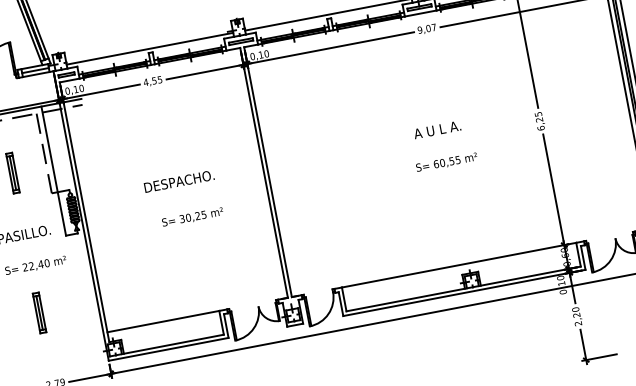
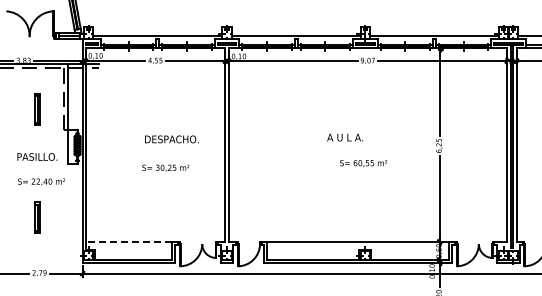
text: (437, 129) -> (345, 137), moved
text: (178, 181) -> (171, 139), moved
line: (162, 321) -> (128, 241), solid -> dashed

